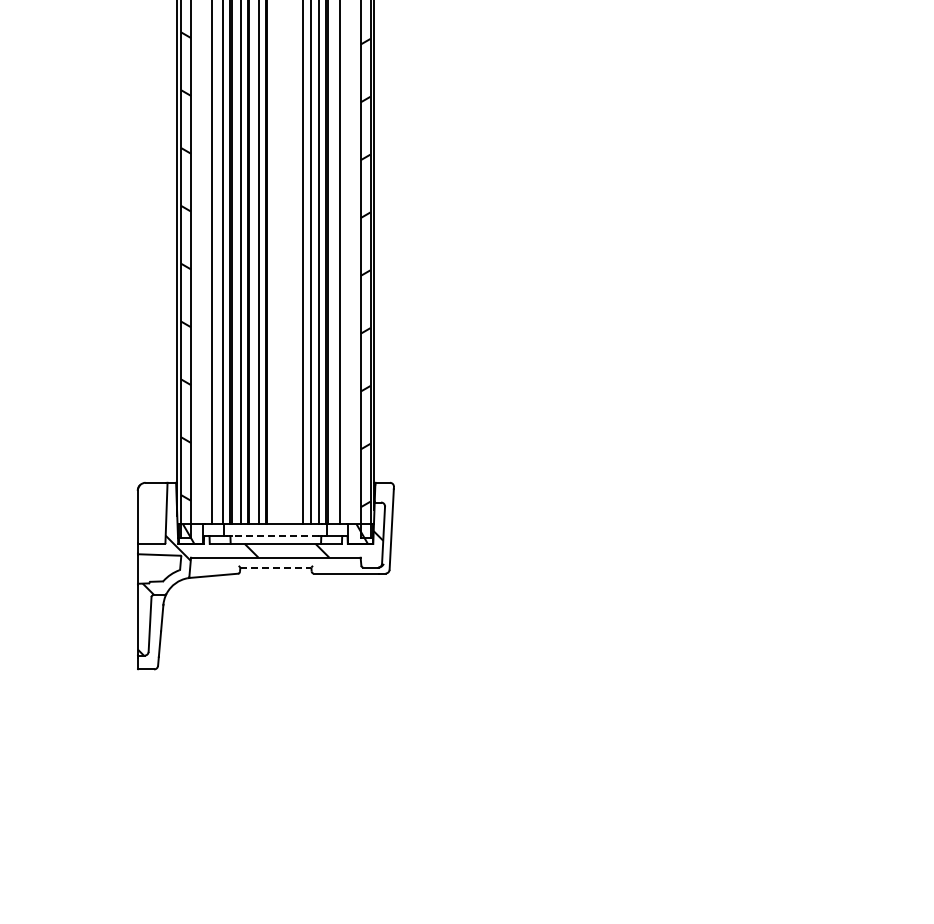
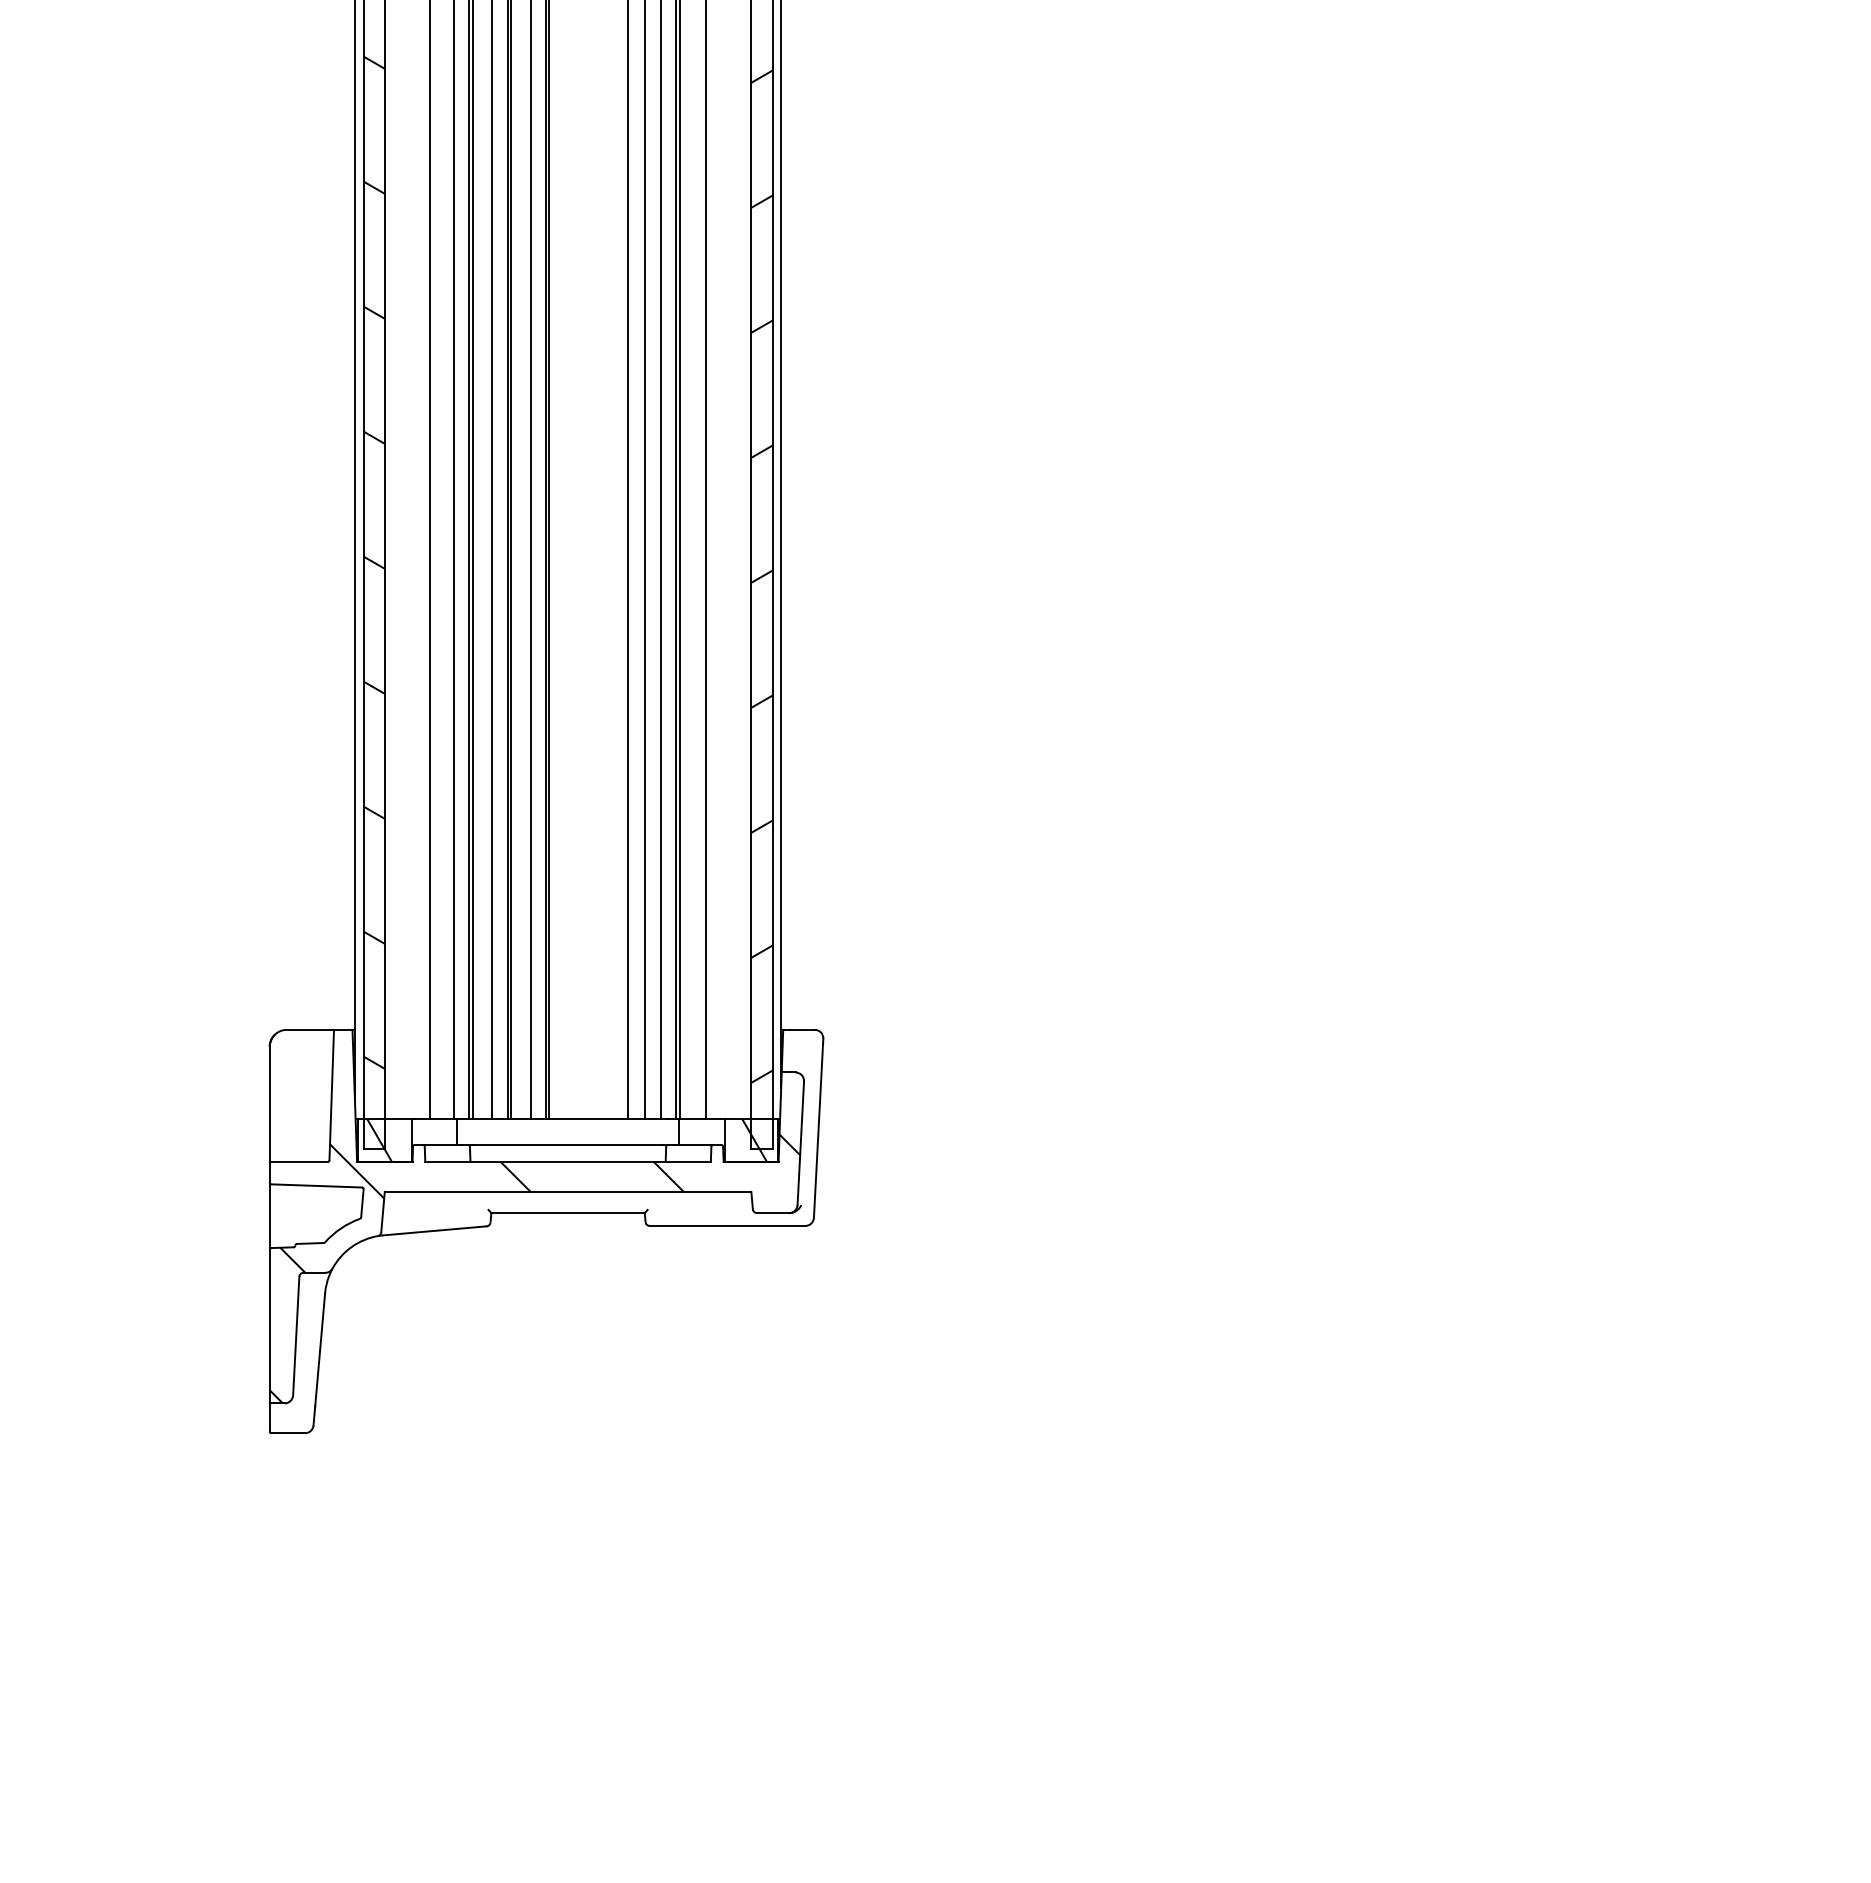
line: (275, 536) -> (567, 1145), dashed -> solid
line: (276, 567) -> (569, 1212), dashed -> solid

